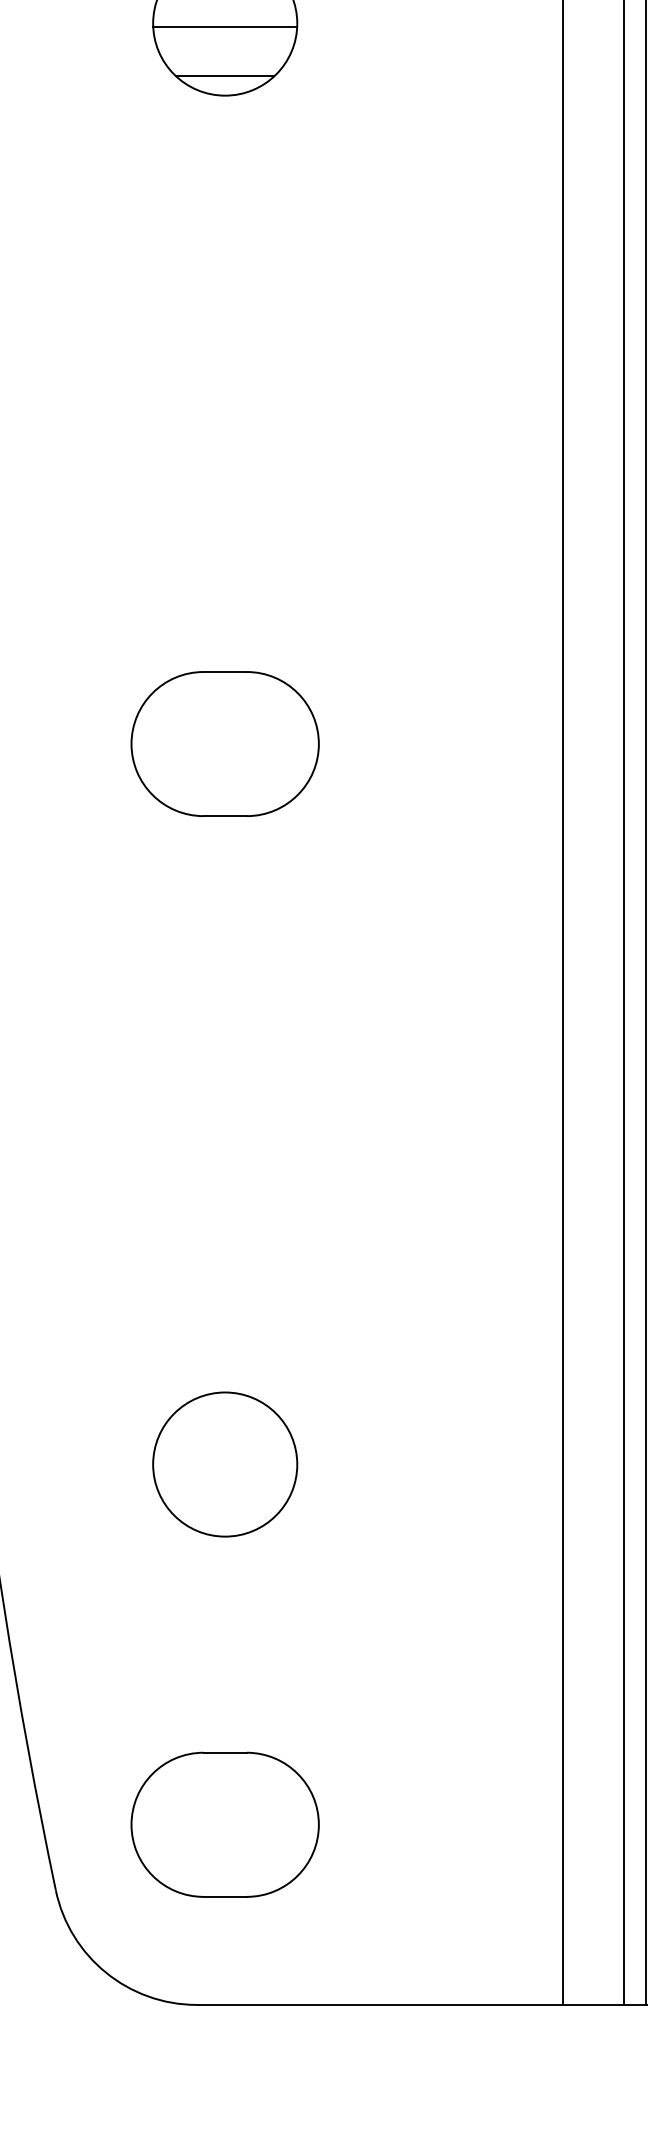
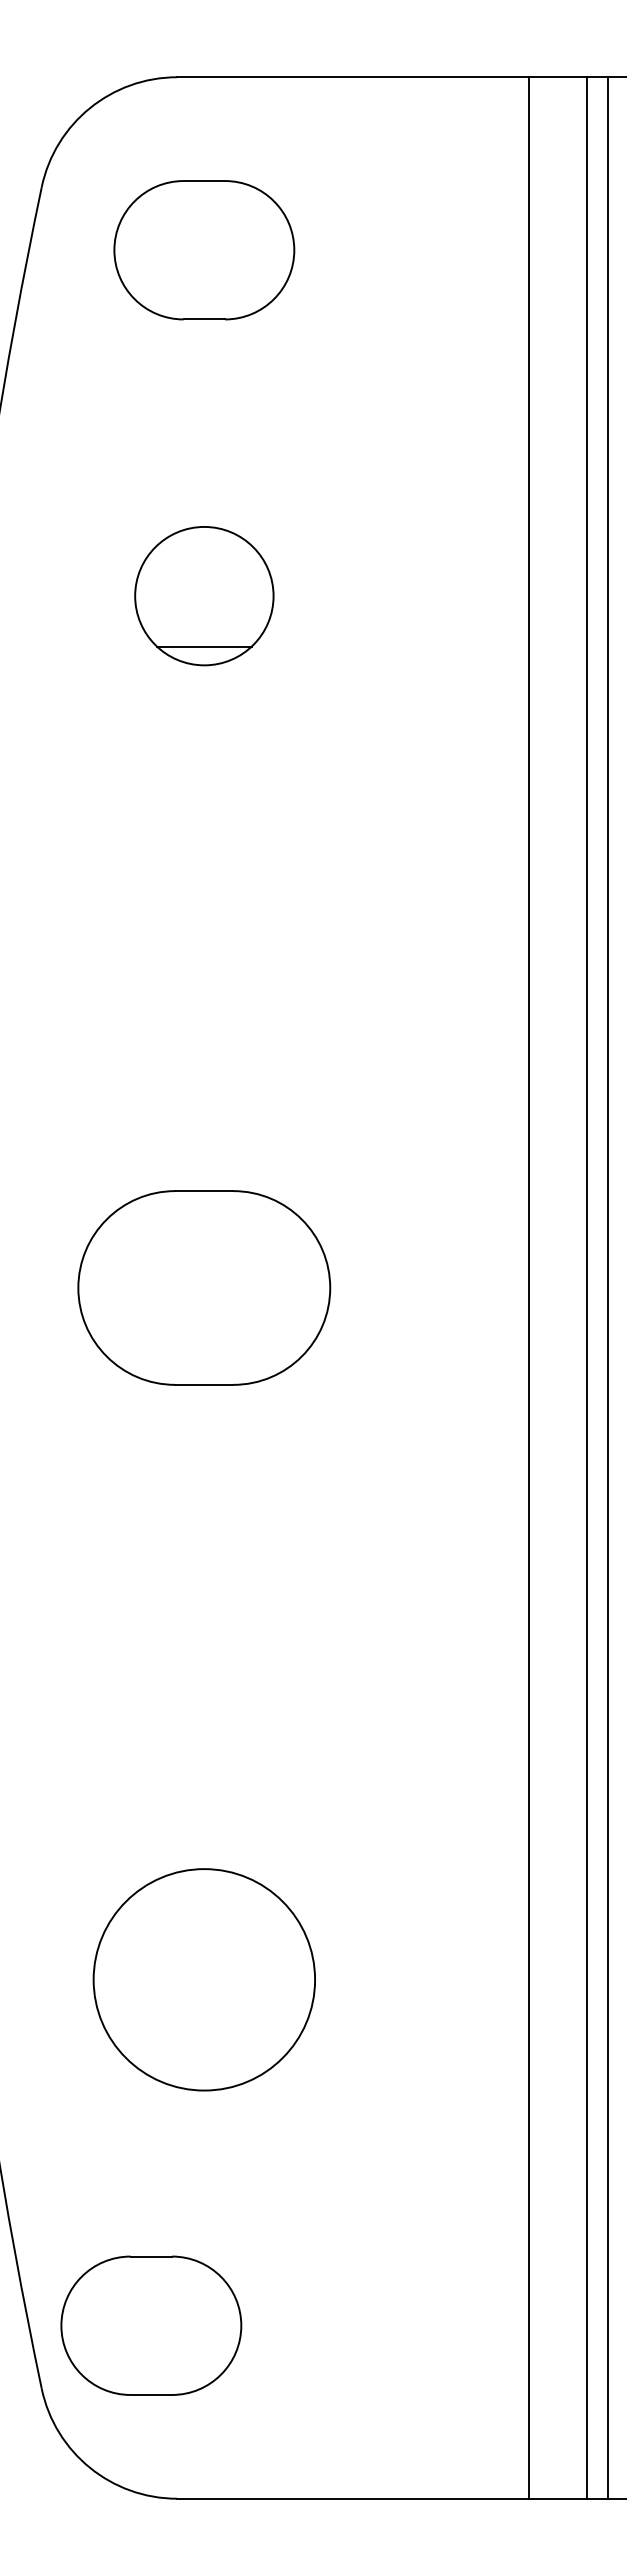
line: (225, 27) -> (204, 599), removed
part: (225, 743) -> (204, 1287), size x1.4
circle: (225, 1464) -> (204, 1979), size x1.6
part: (225, 1824) -> (151, 2325), moved

